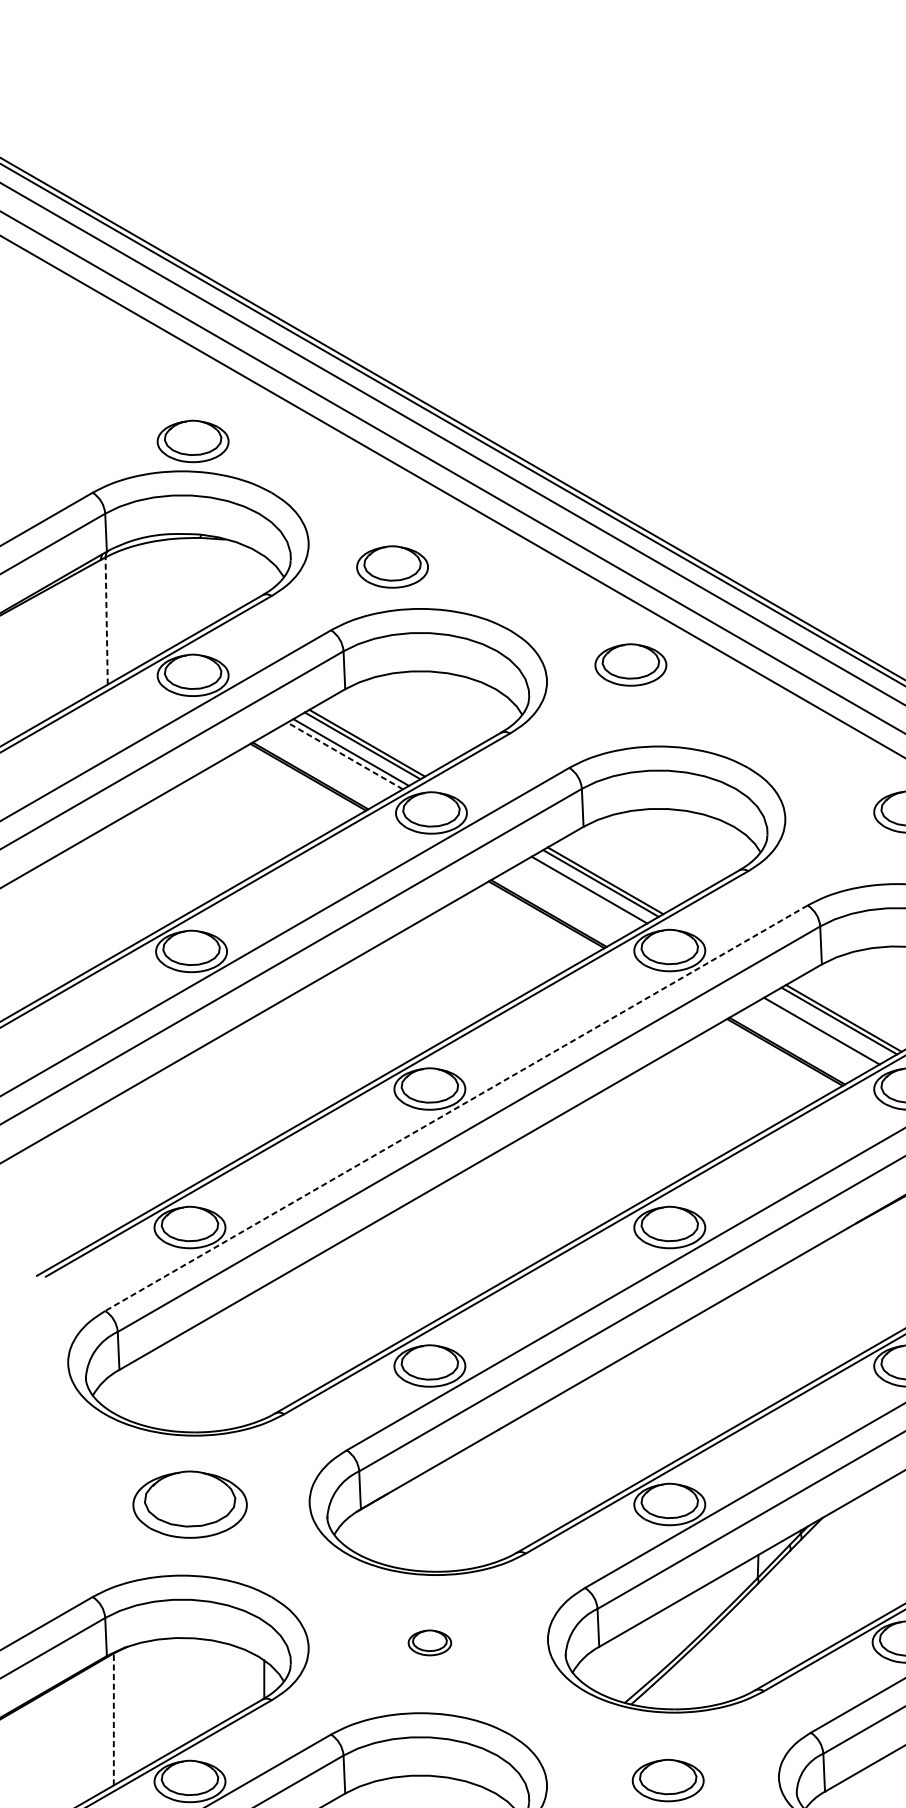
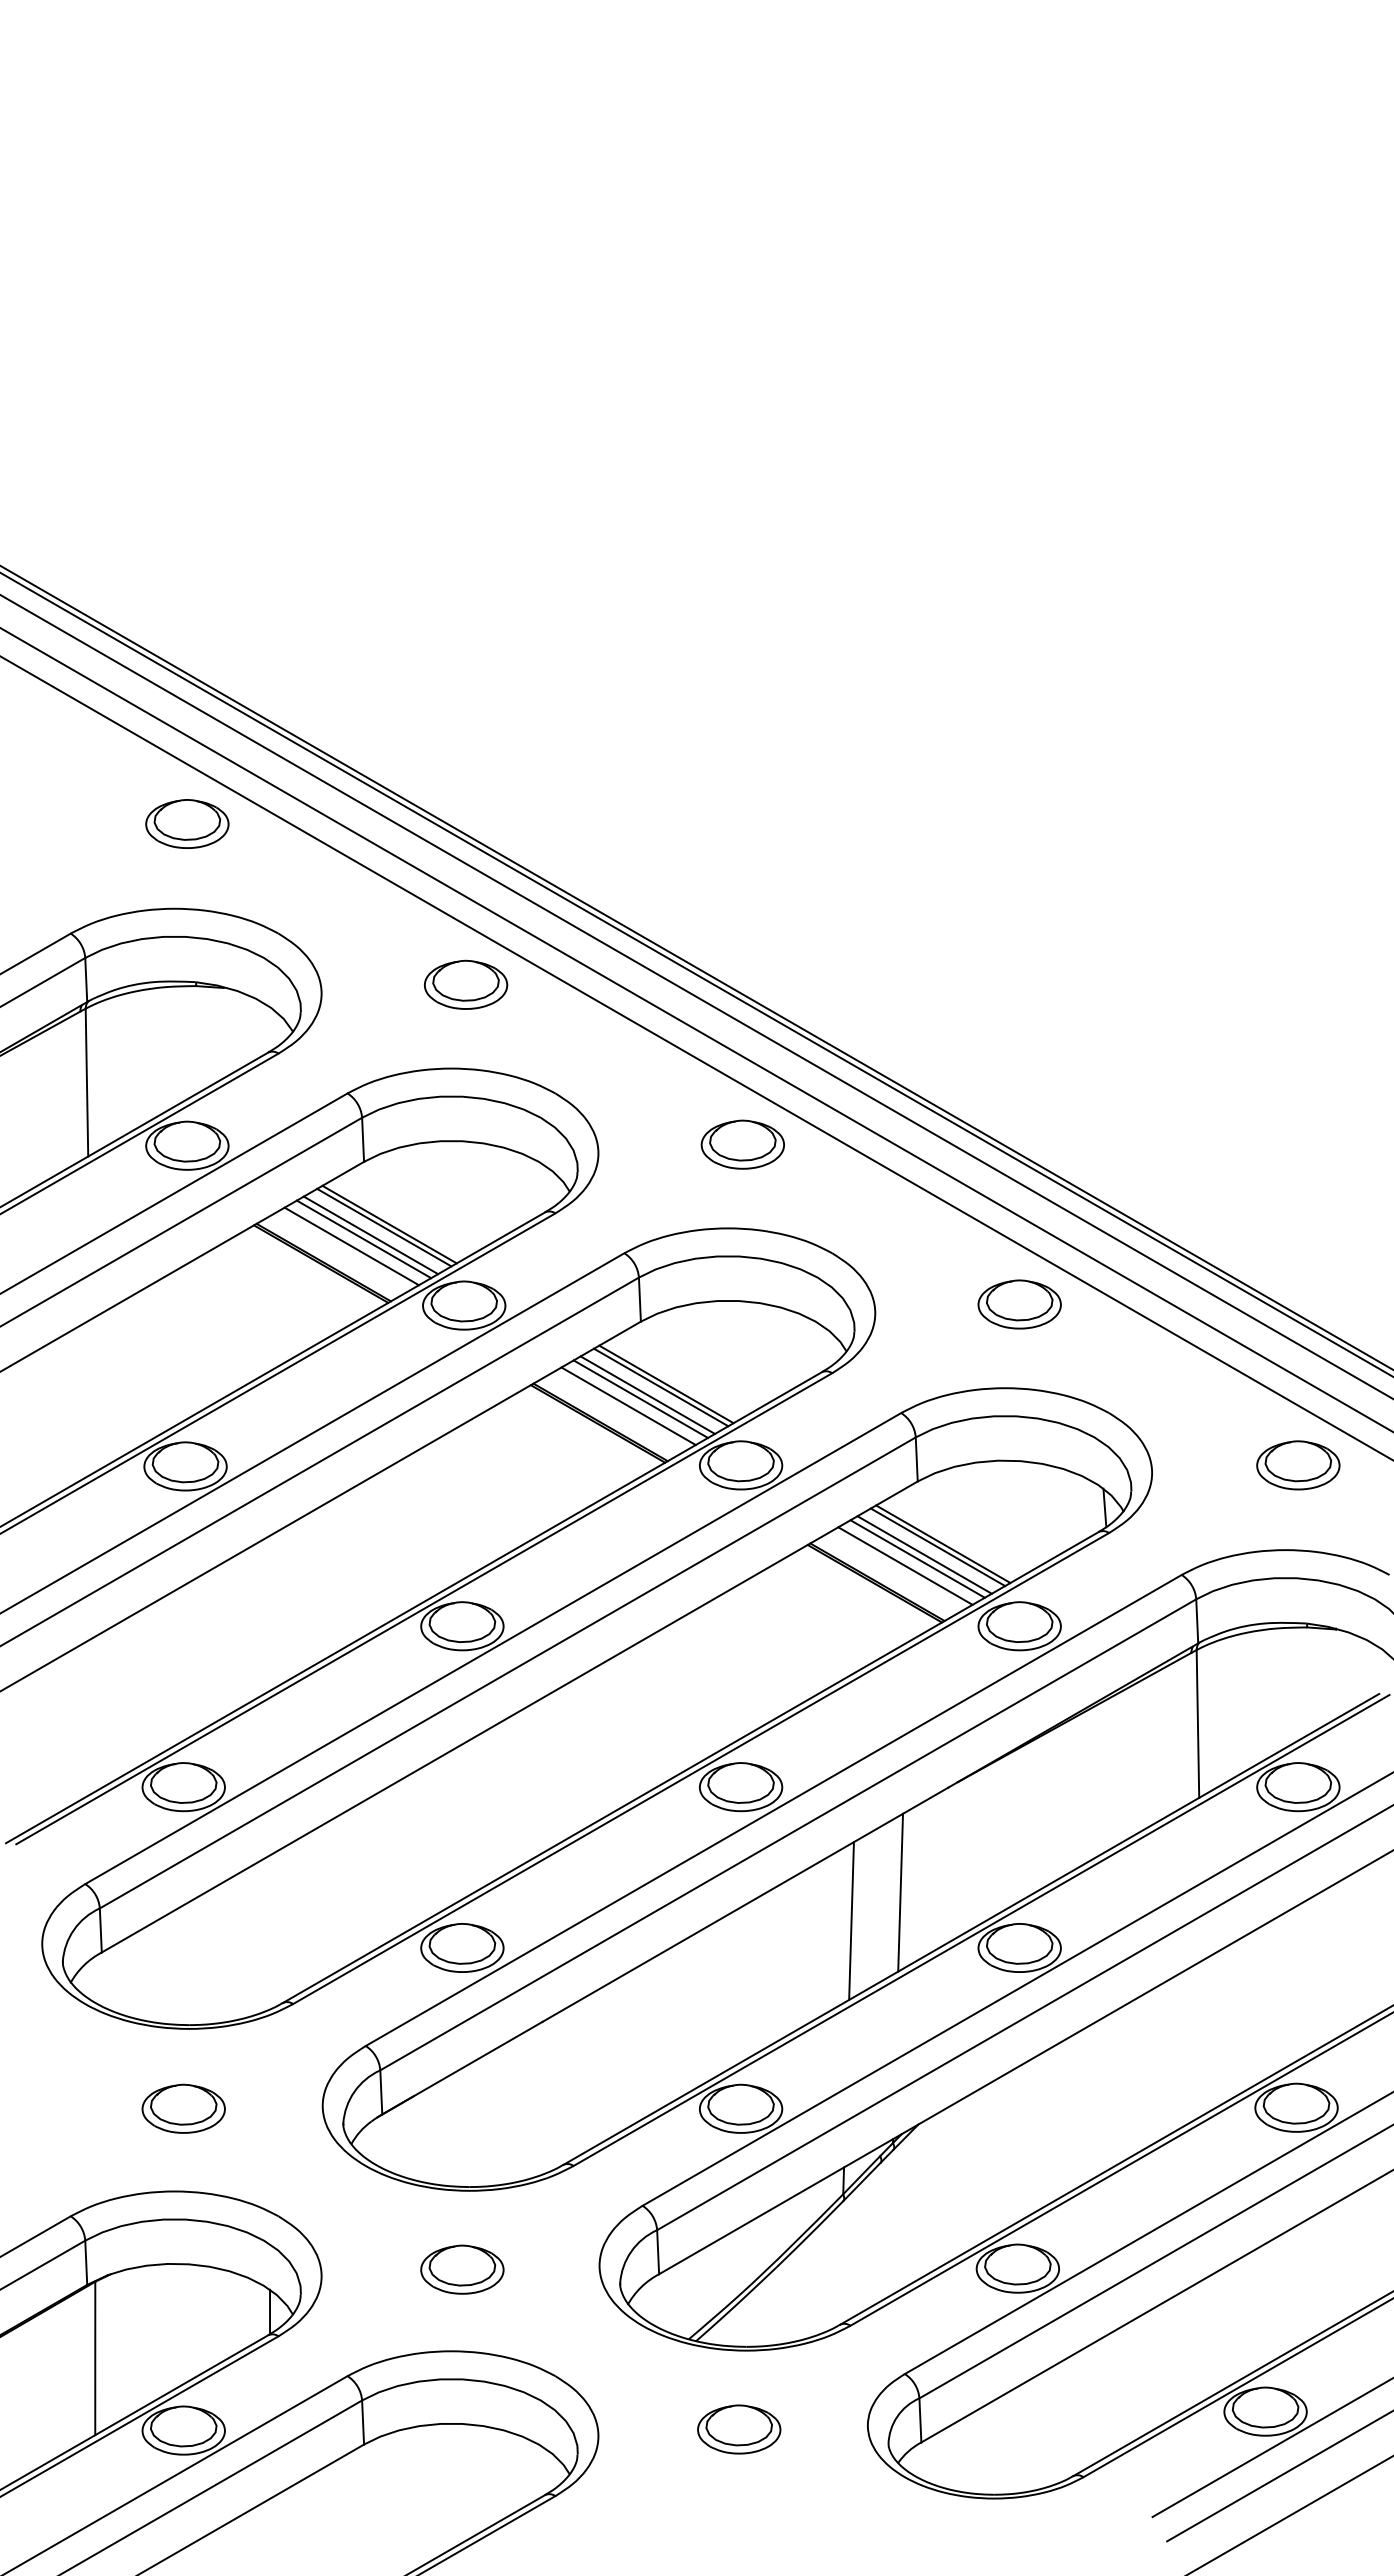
part: (193, 440) -> (187, 823), moved
part: (392, 566) -> (466, 984), moved
line: (106, 620) -> (86, 1082), dashed -> solid
part: (630, 664) -> (742, 1144), moved
line: (345, 756) -> (364, 1239), dashed -> solid
line: (334, 762) -> (351, 1246), added
line: (583, 892) -> (640, 1398), added
line: (572, 899) -> (628, 1406), added
line: (827, 1027) -> (924, 1554), added
line: (811, 1036) -> (905, 1565), added
line: (455, 1108) -> (492, 1648), dashed -> solid
line: (807, 1318) -> (900, 1892), added
line: (764, 1342) -> (851, 1920), added
part: (189, 1504) -> (183, 2108), size x0.62
part: (429, 1642) -> (462, 2269), size x1.67
line: (114, 1719) -> (95, 2358), dashed -> solid

